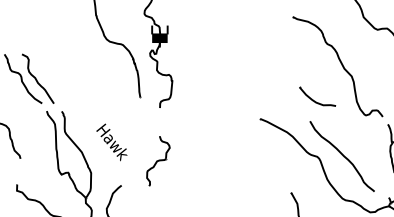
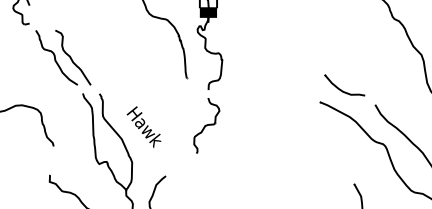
part: (317, 96) -> (344, 85), moved
text: (111, 142) -> (143, 127), moved
part: (158, 161) -> (206, 126), moved

